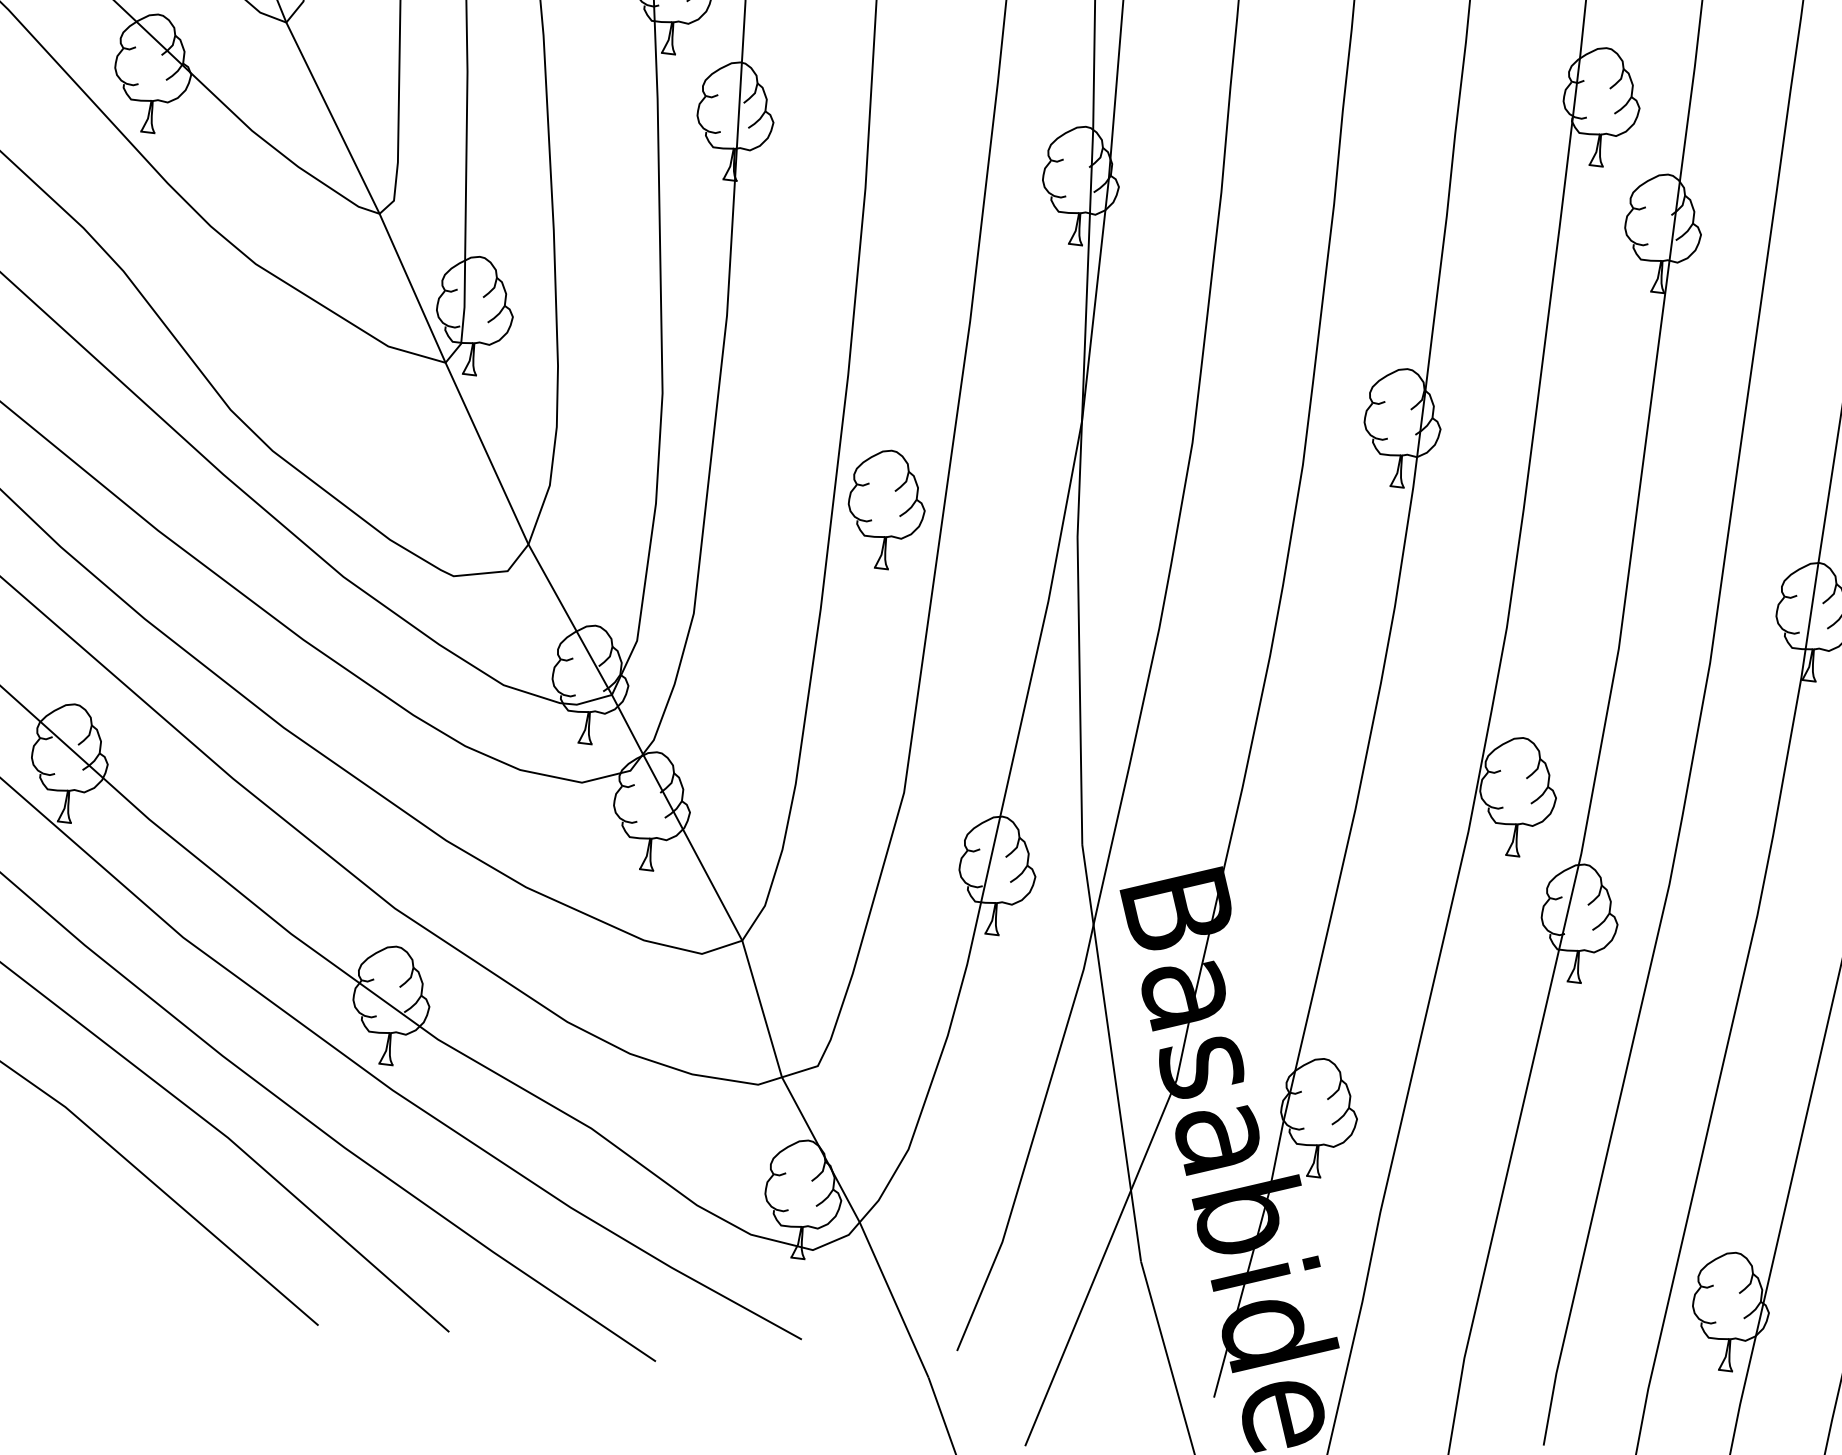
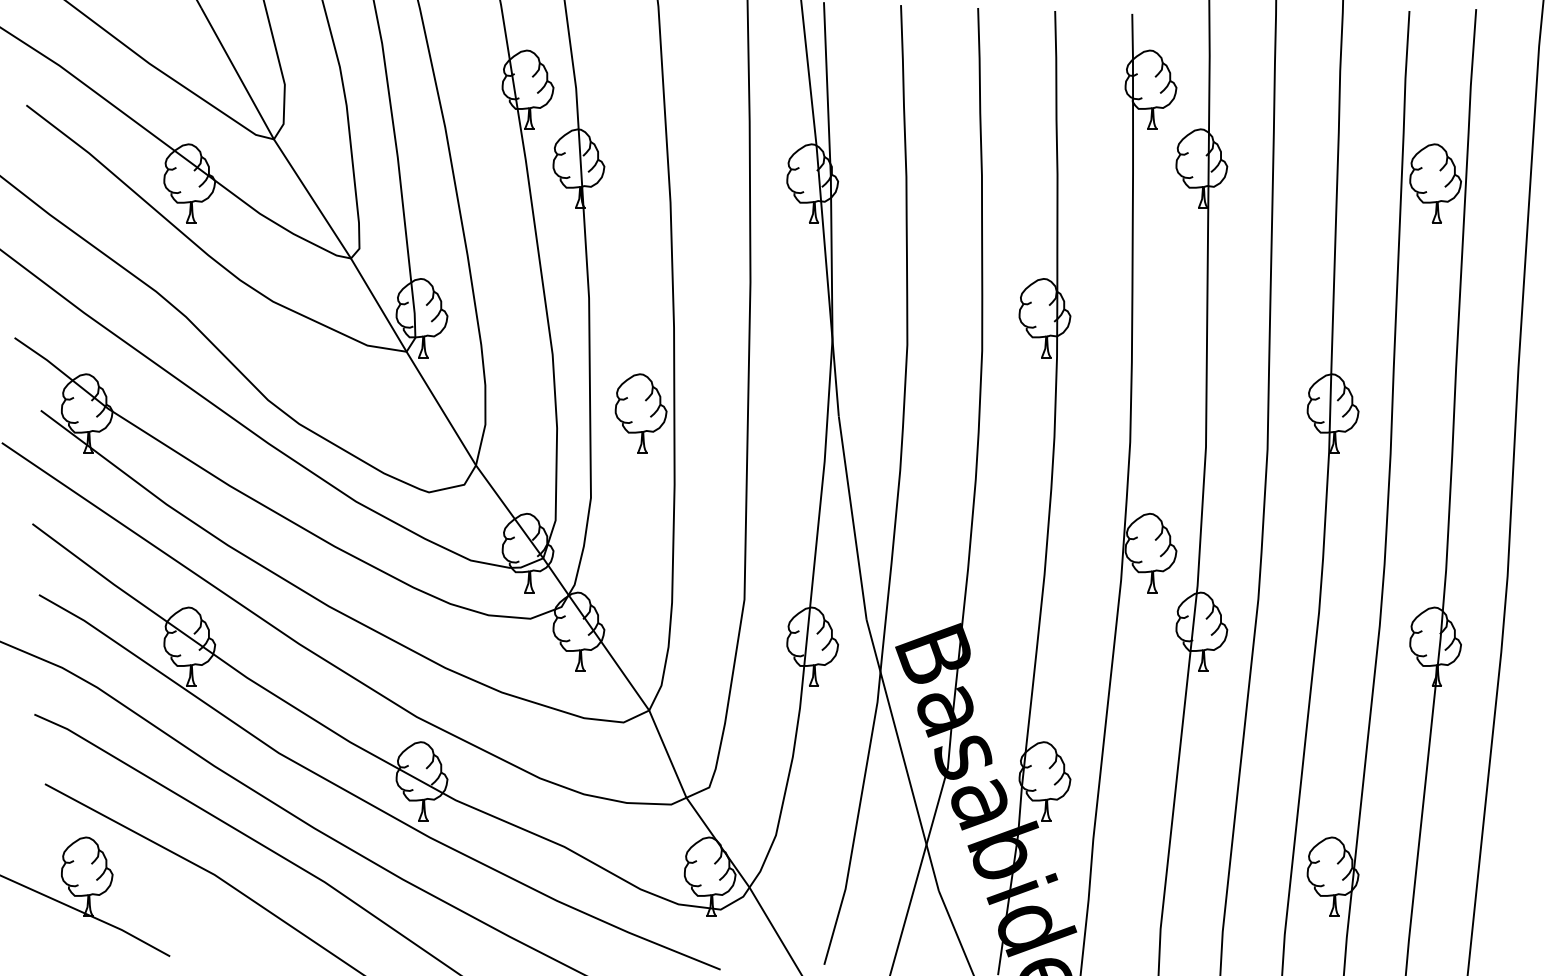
part: (885, 509) -> (640, 413), moved

